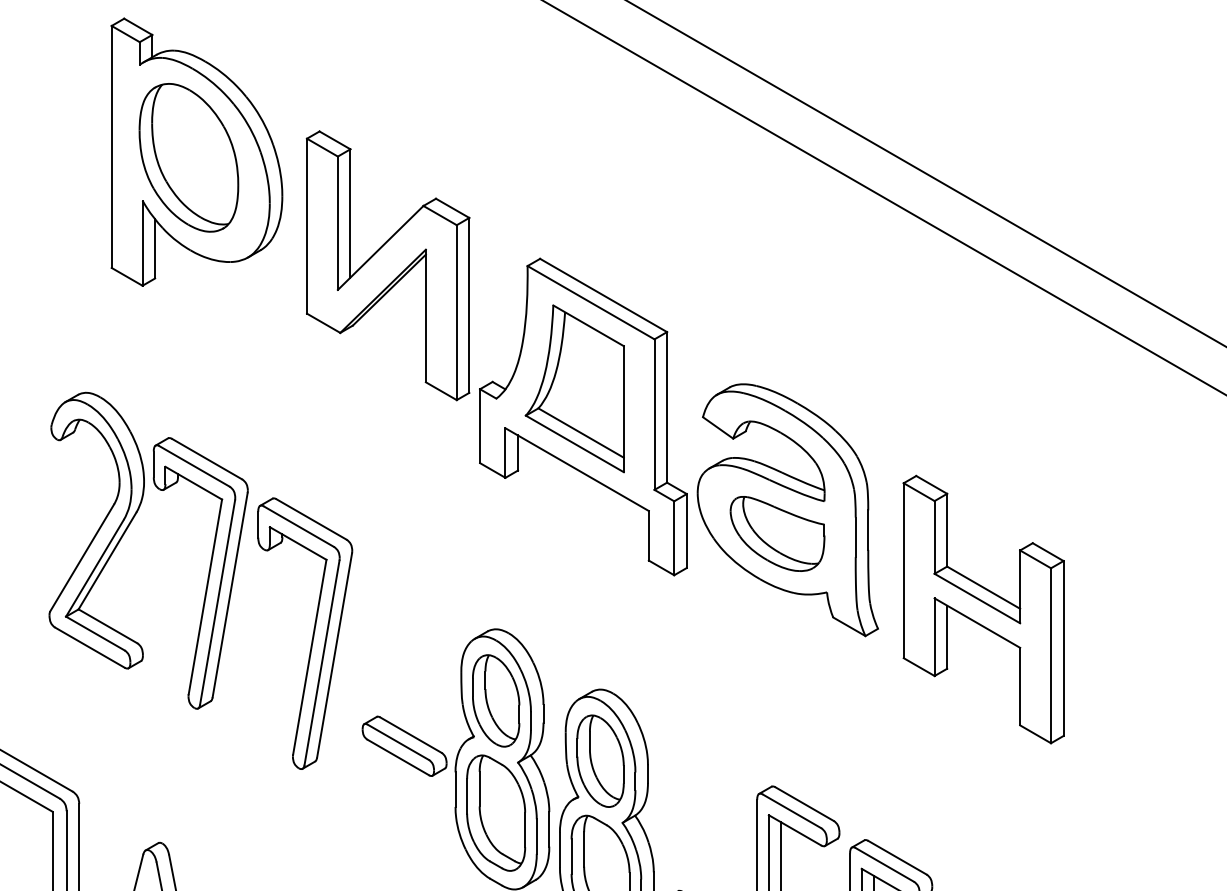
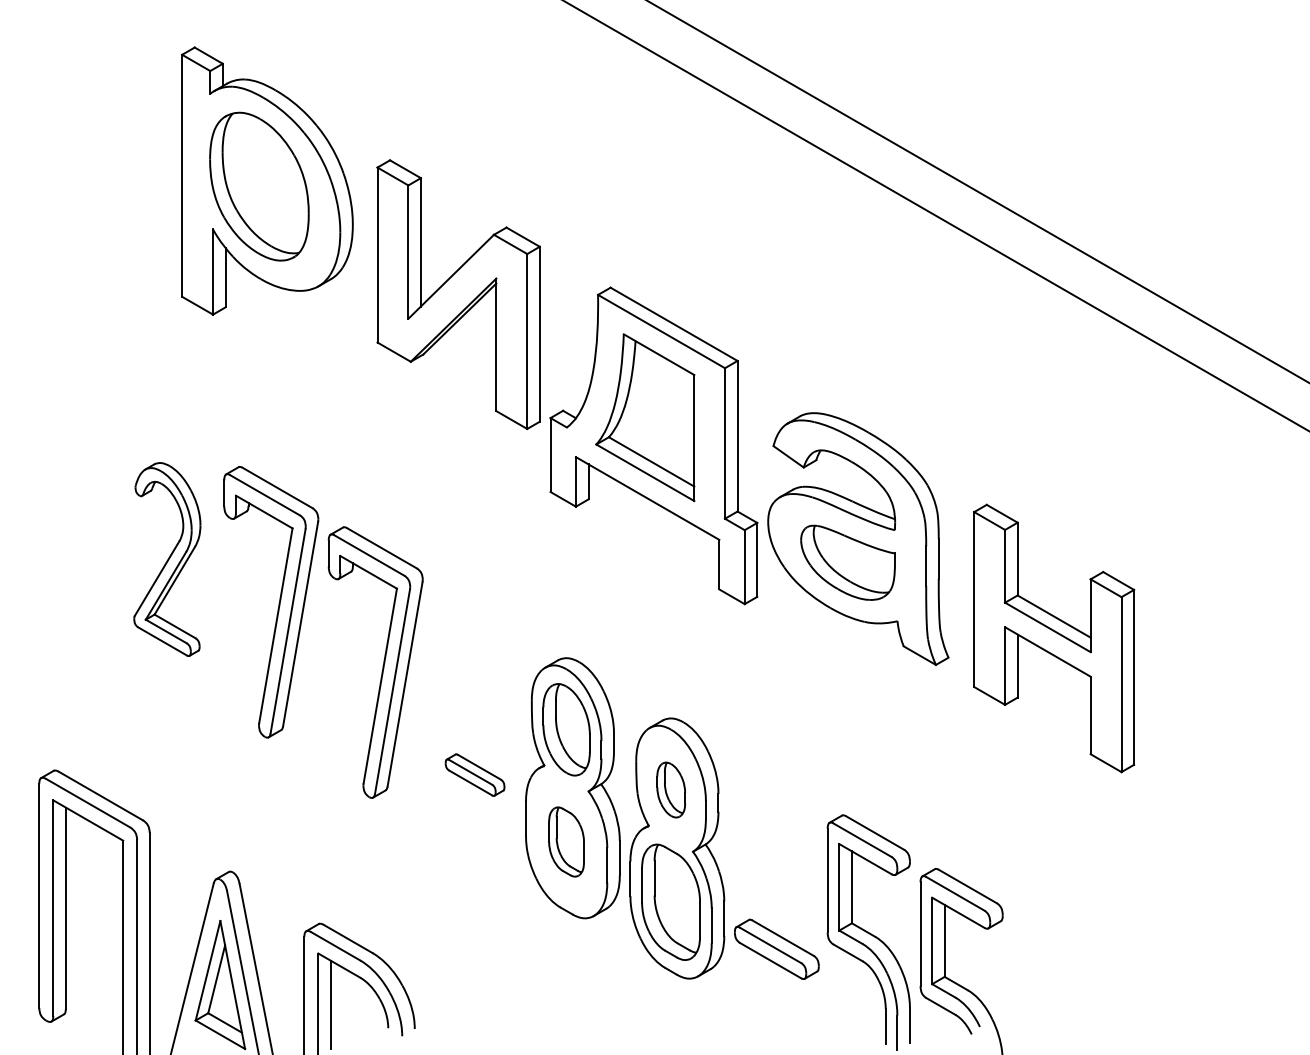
part: (97, 530) -> (167, 559), size x0.7
part: (404, 745) -> (474, 774), size x0.7
part: (601, 760) -> (671, 789), size x0.6
part: (496, 812) -> (566, 841), size x0.6

